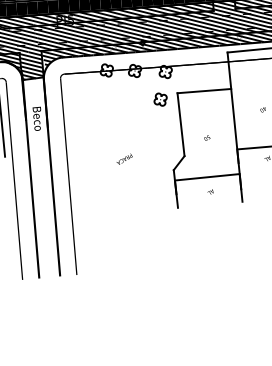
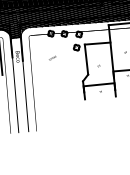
text: (124, 157) -> (52, 57), moved

